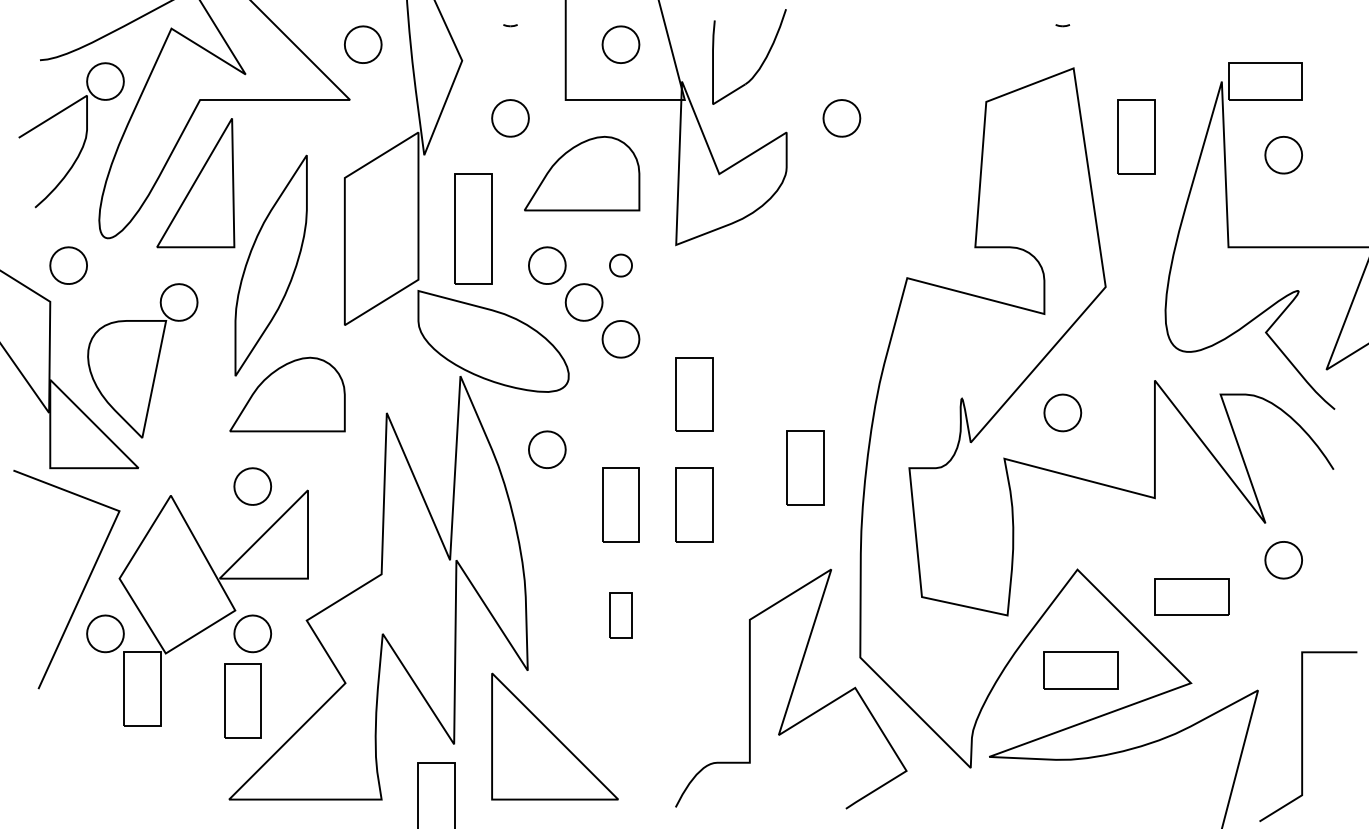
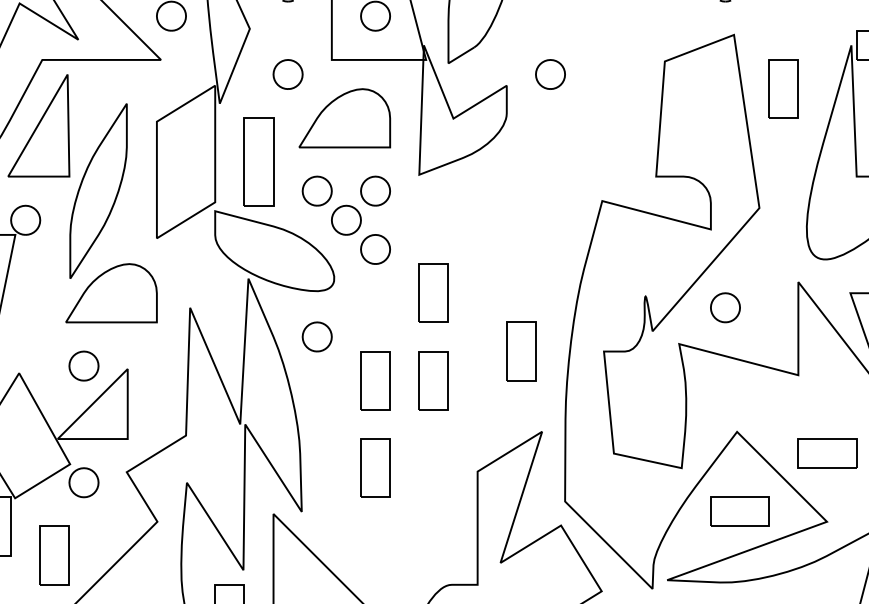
part: (620, 265) -> (375, 191), size x1.67
part: (620, 615) -> (375, 468), size x1.67
part: (242, 700) -> (54, 555), moved

